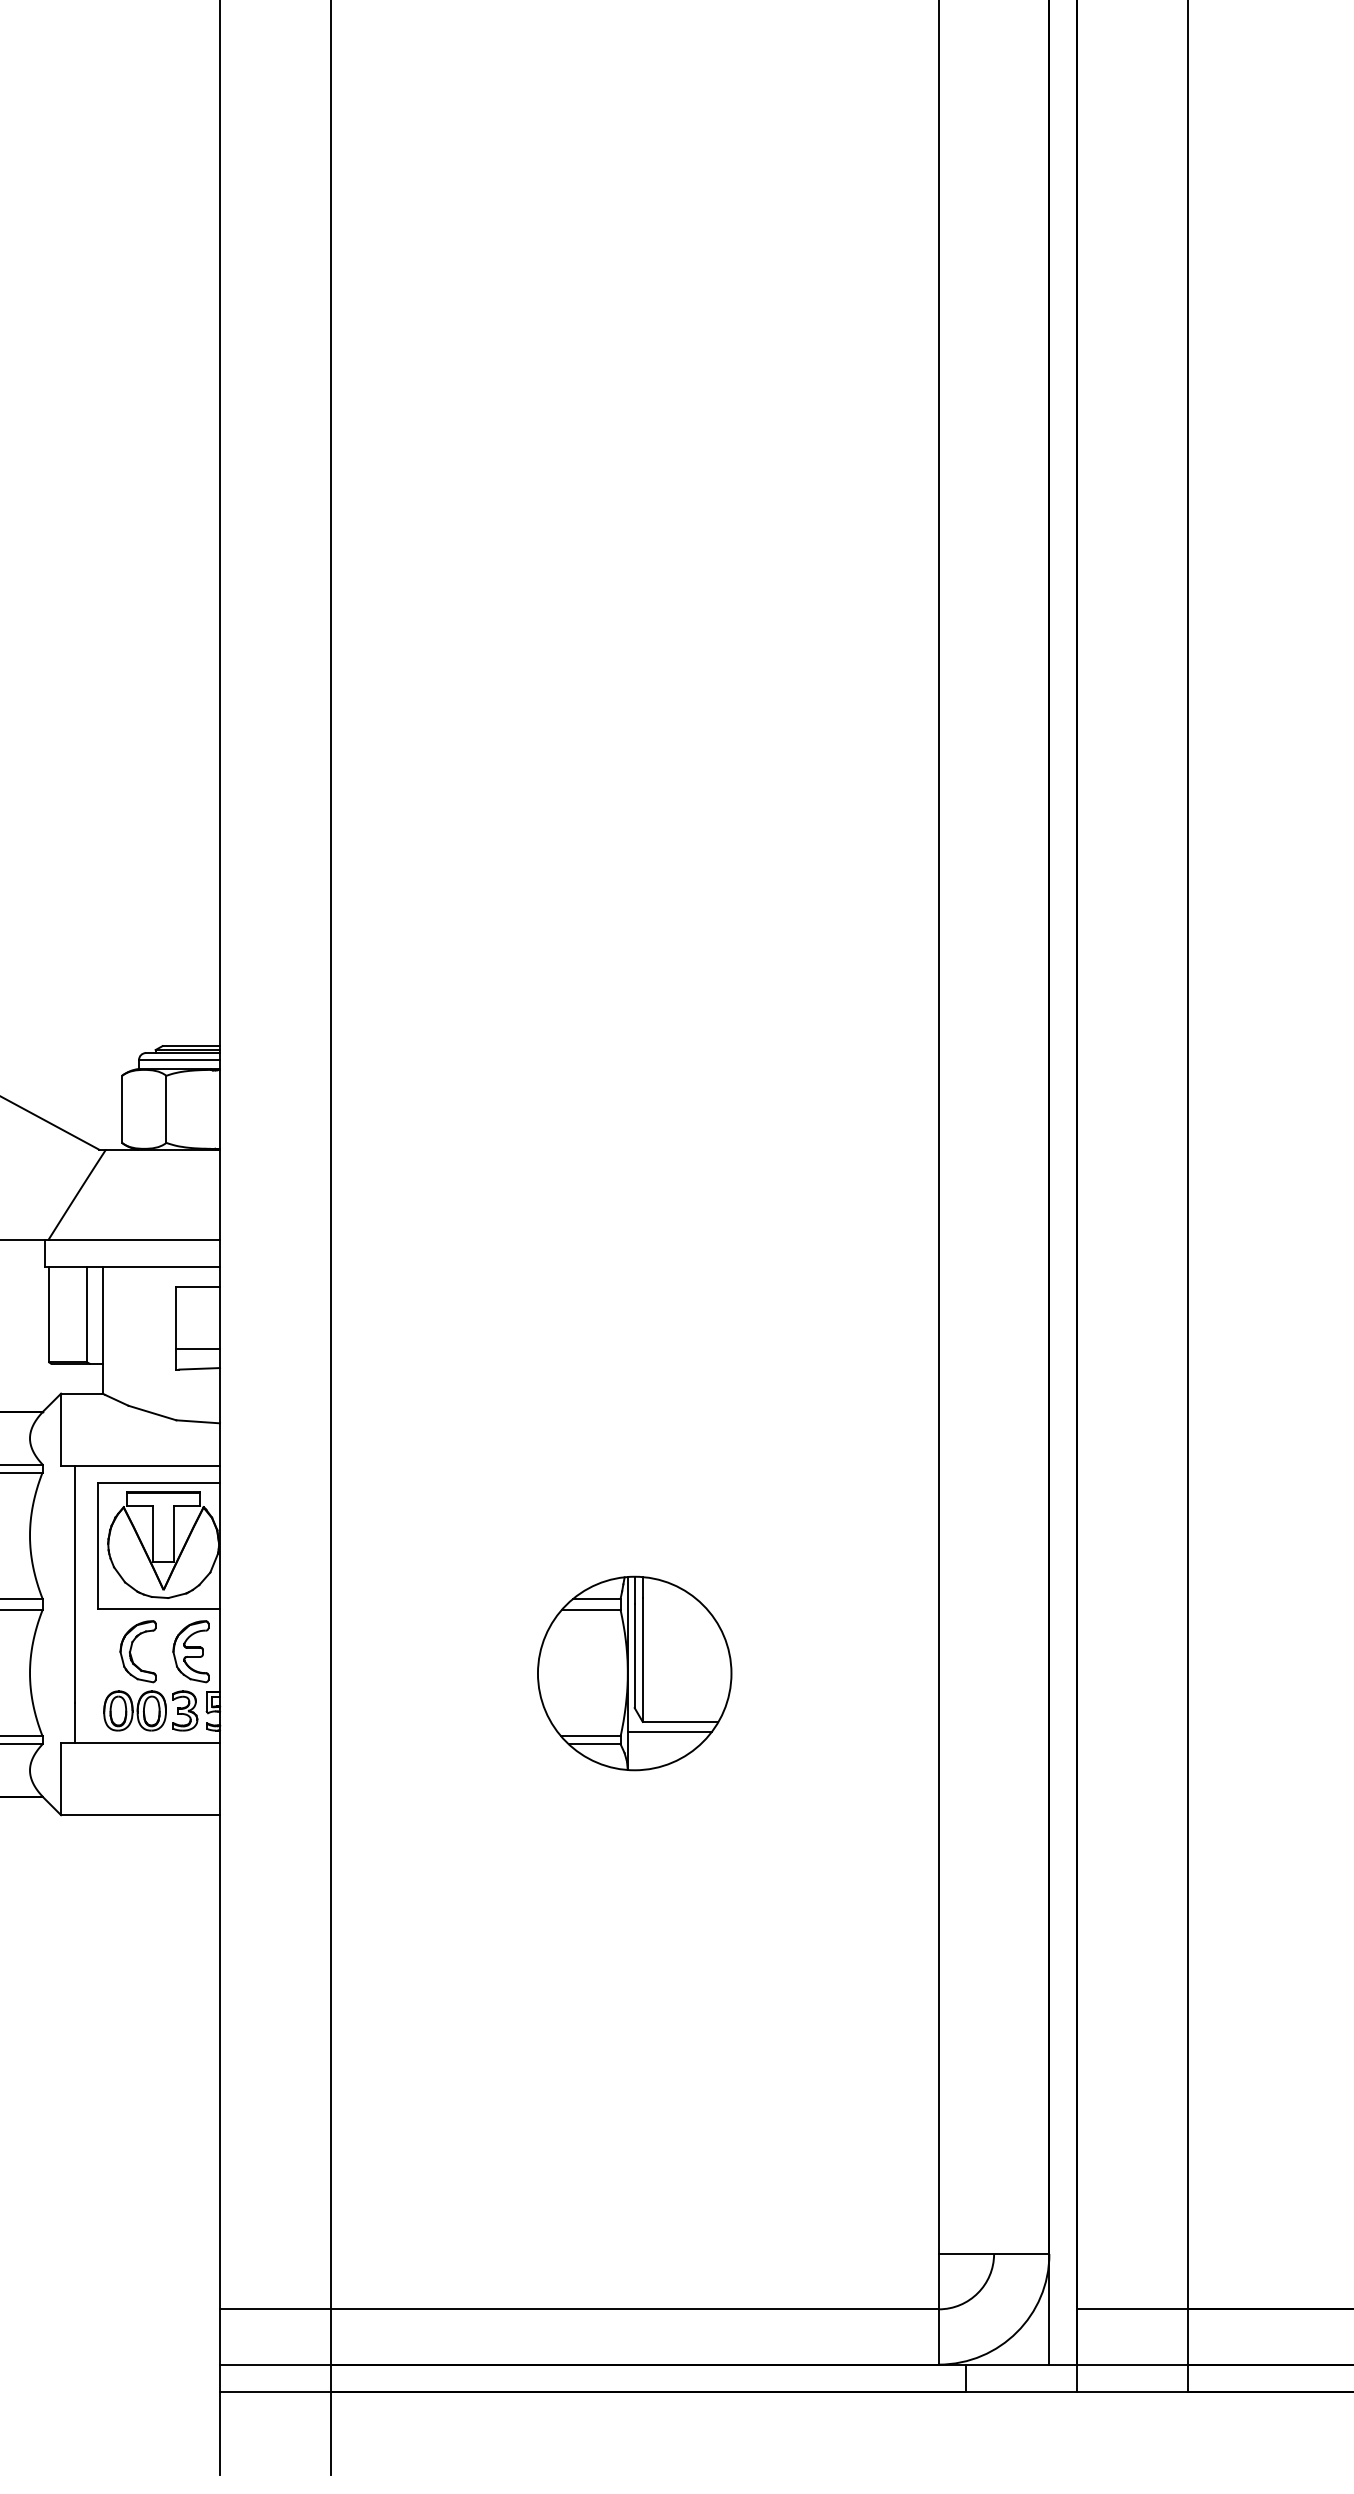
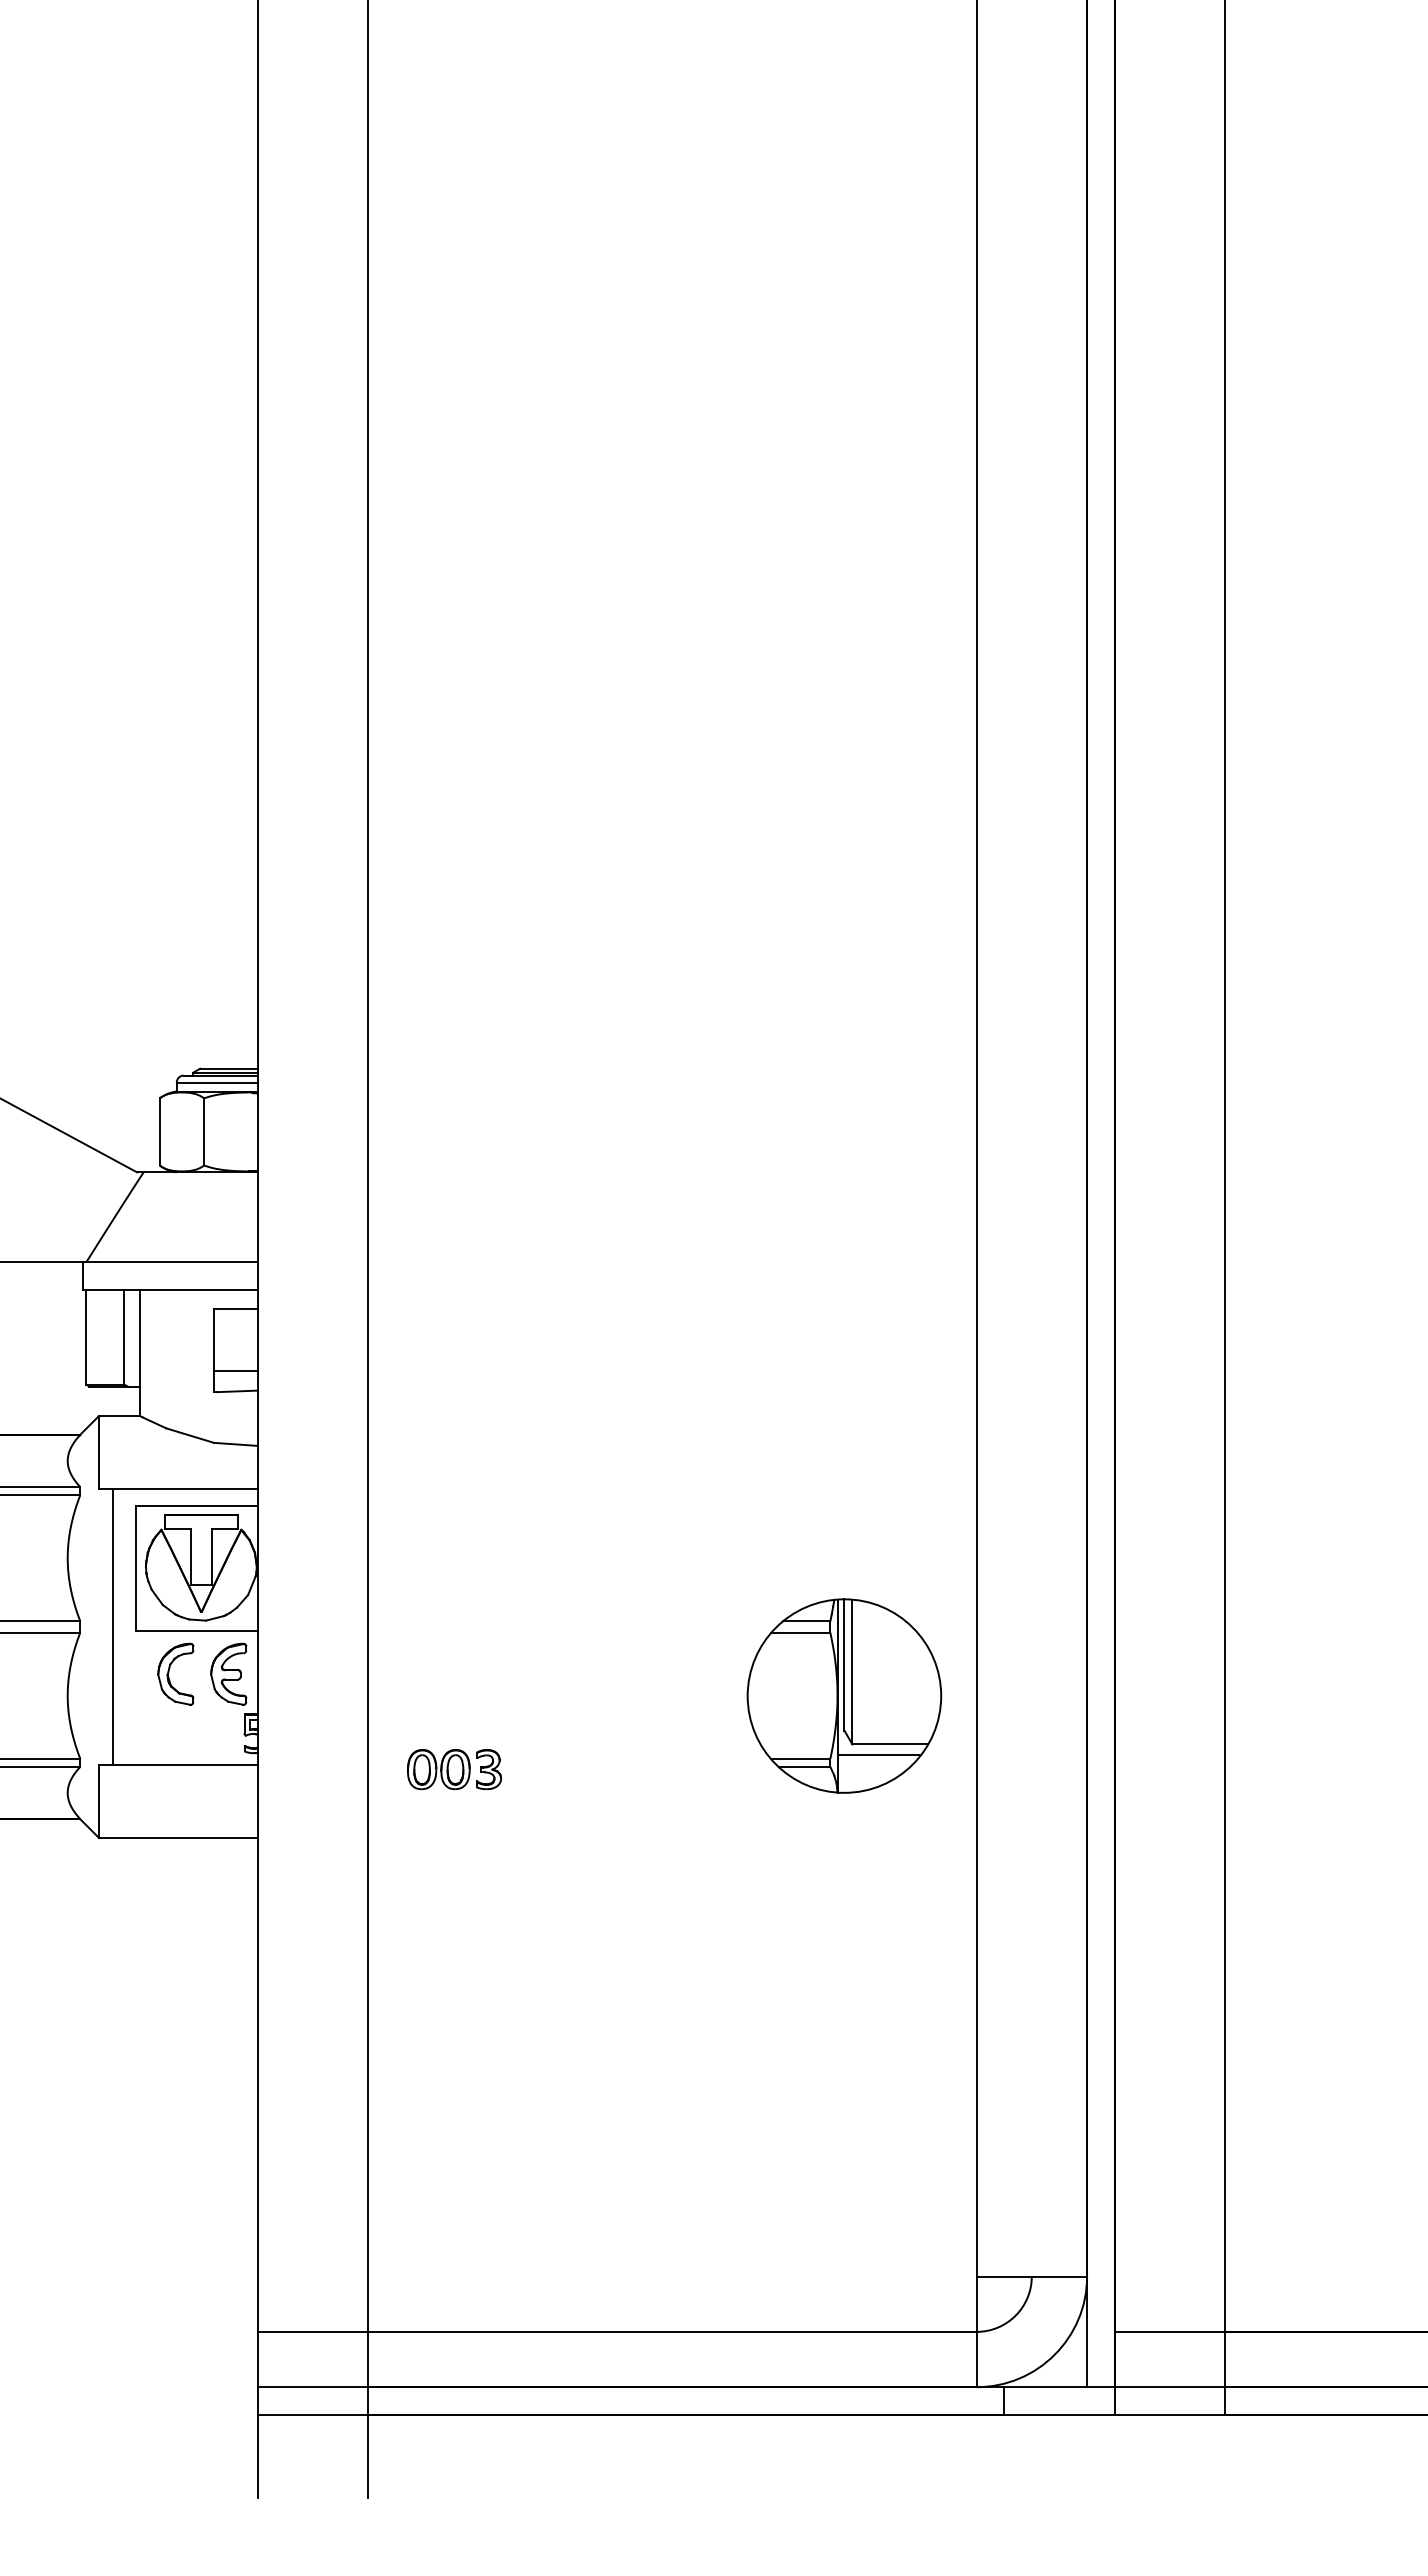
part: (634, 1672) -> (844, 1695), moved
part: (150, 1710) -> (454, 1769), moved

